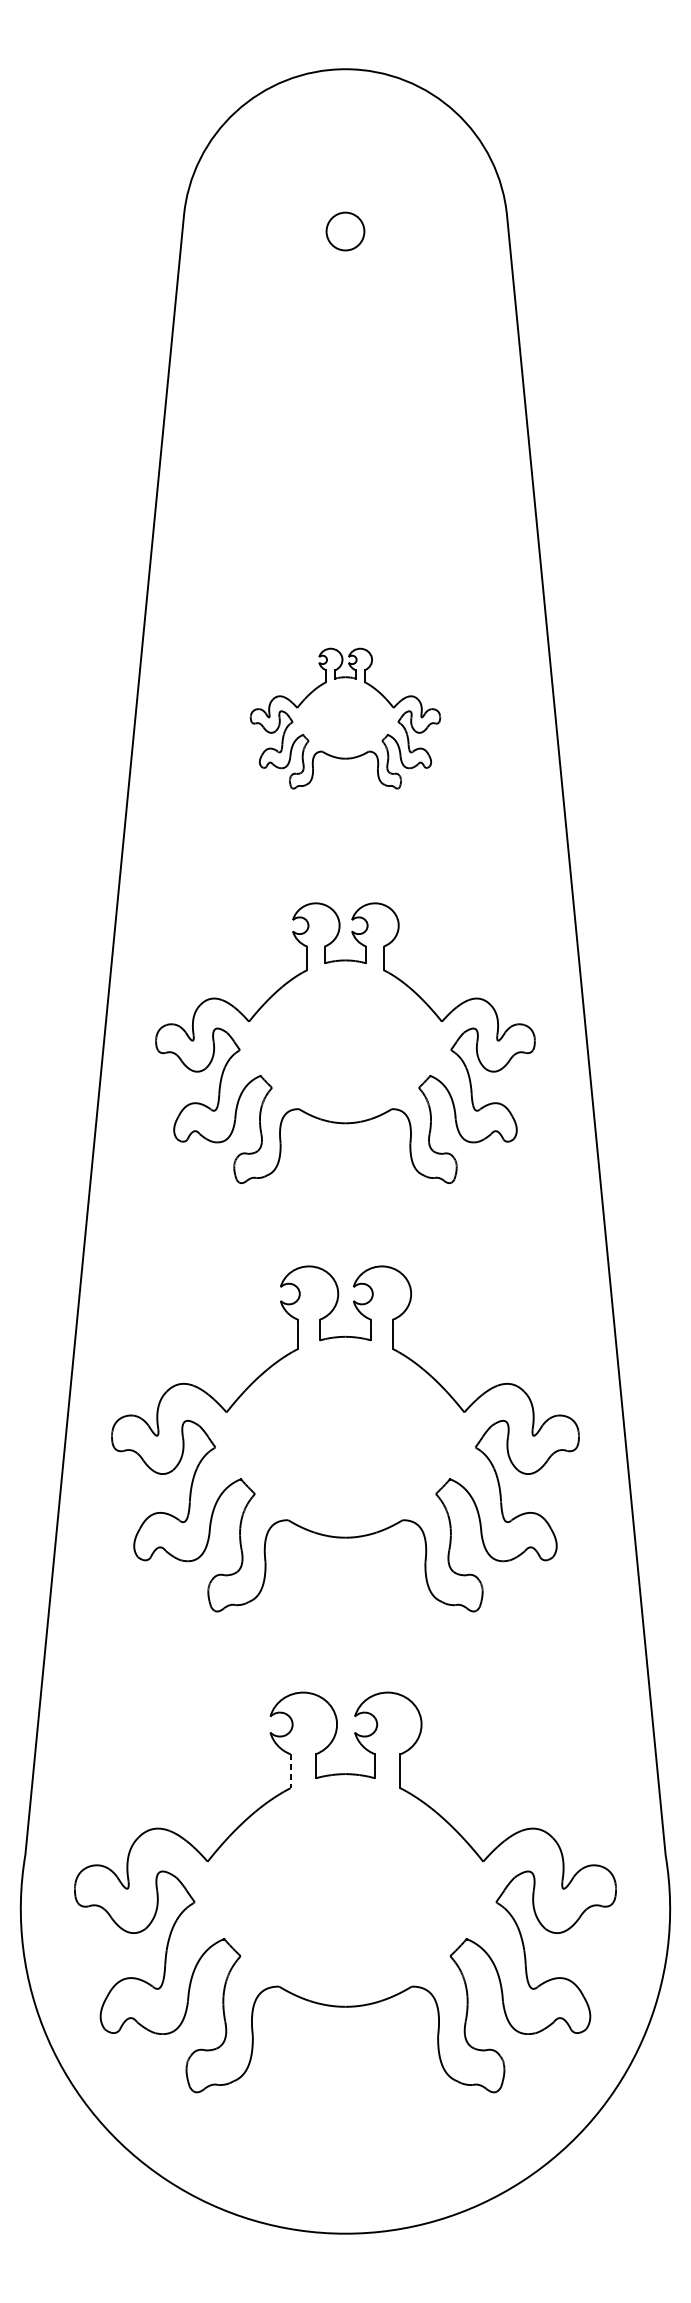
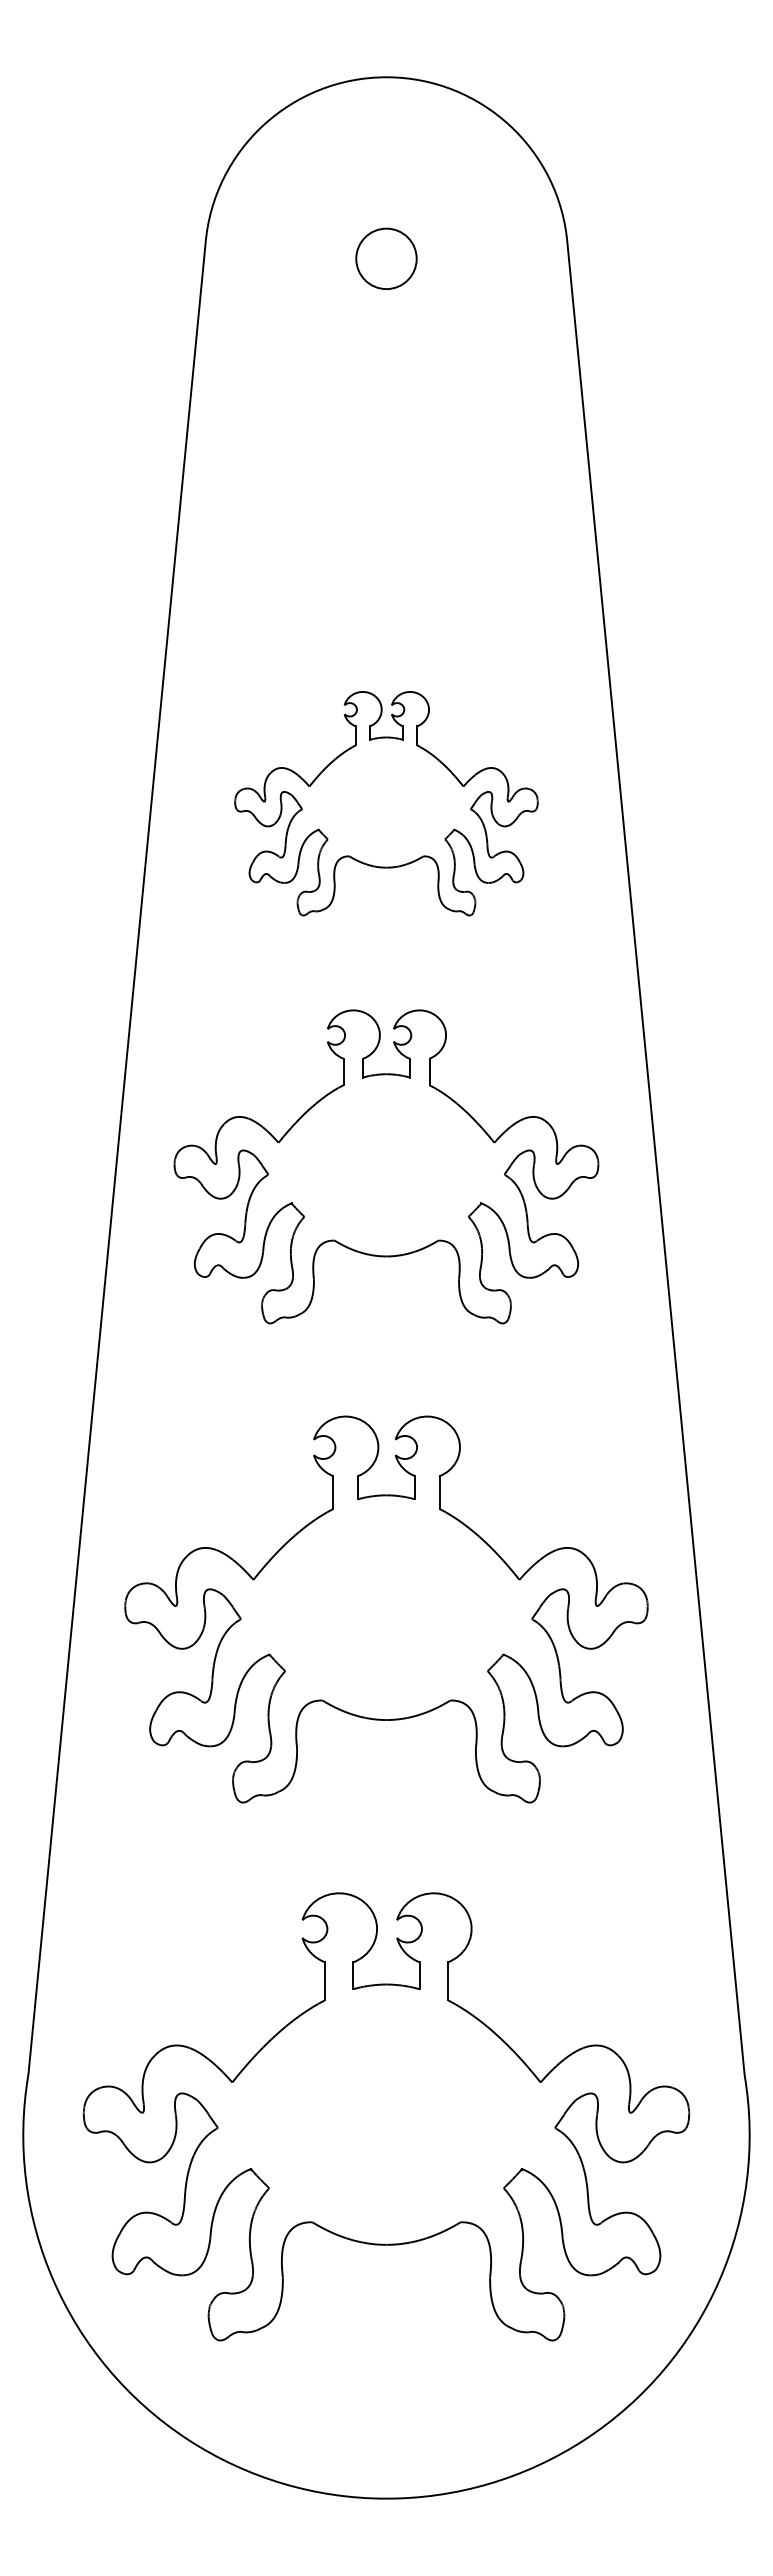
circle: (345, 231) -> (386, 258), size x1.43
part: (345, 718) -> (386, 803), size x1.43
line: (290, 1771) -> (325, 1981), dashed -> solid

